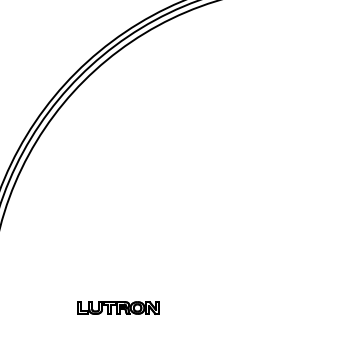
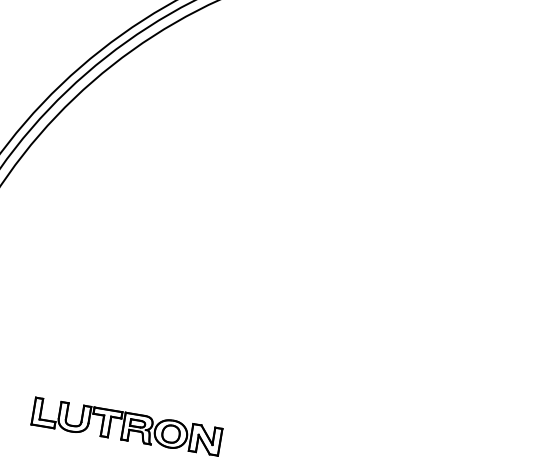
part: (118, 307) -> (127, 425), size x1.43

